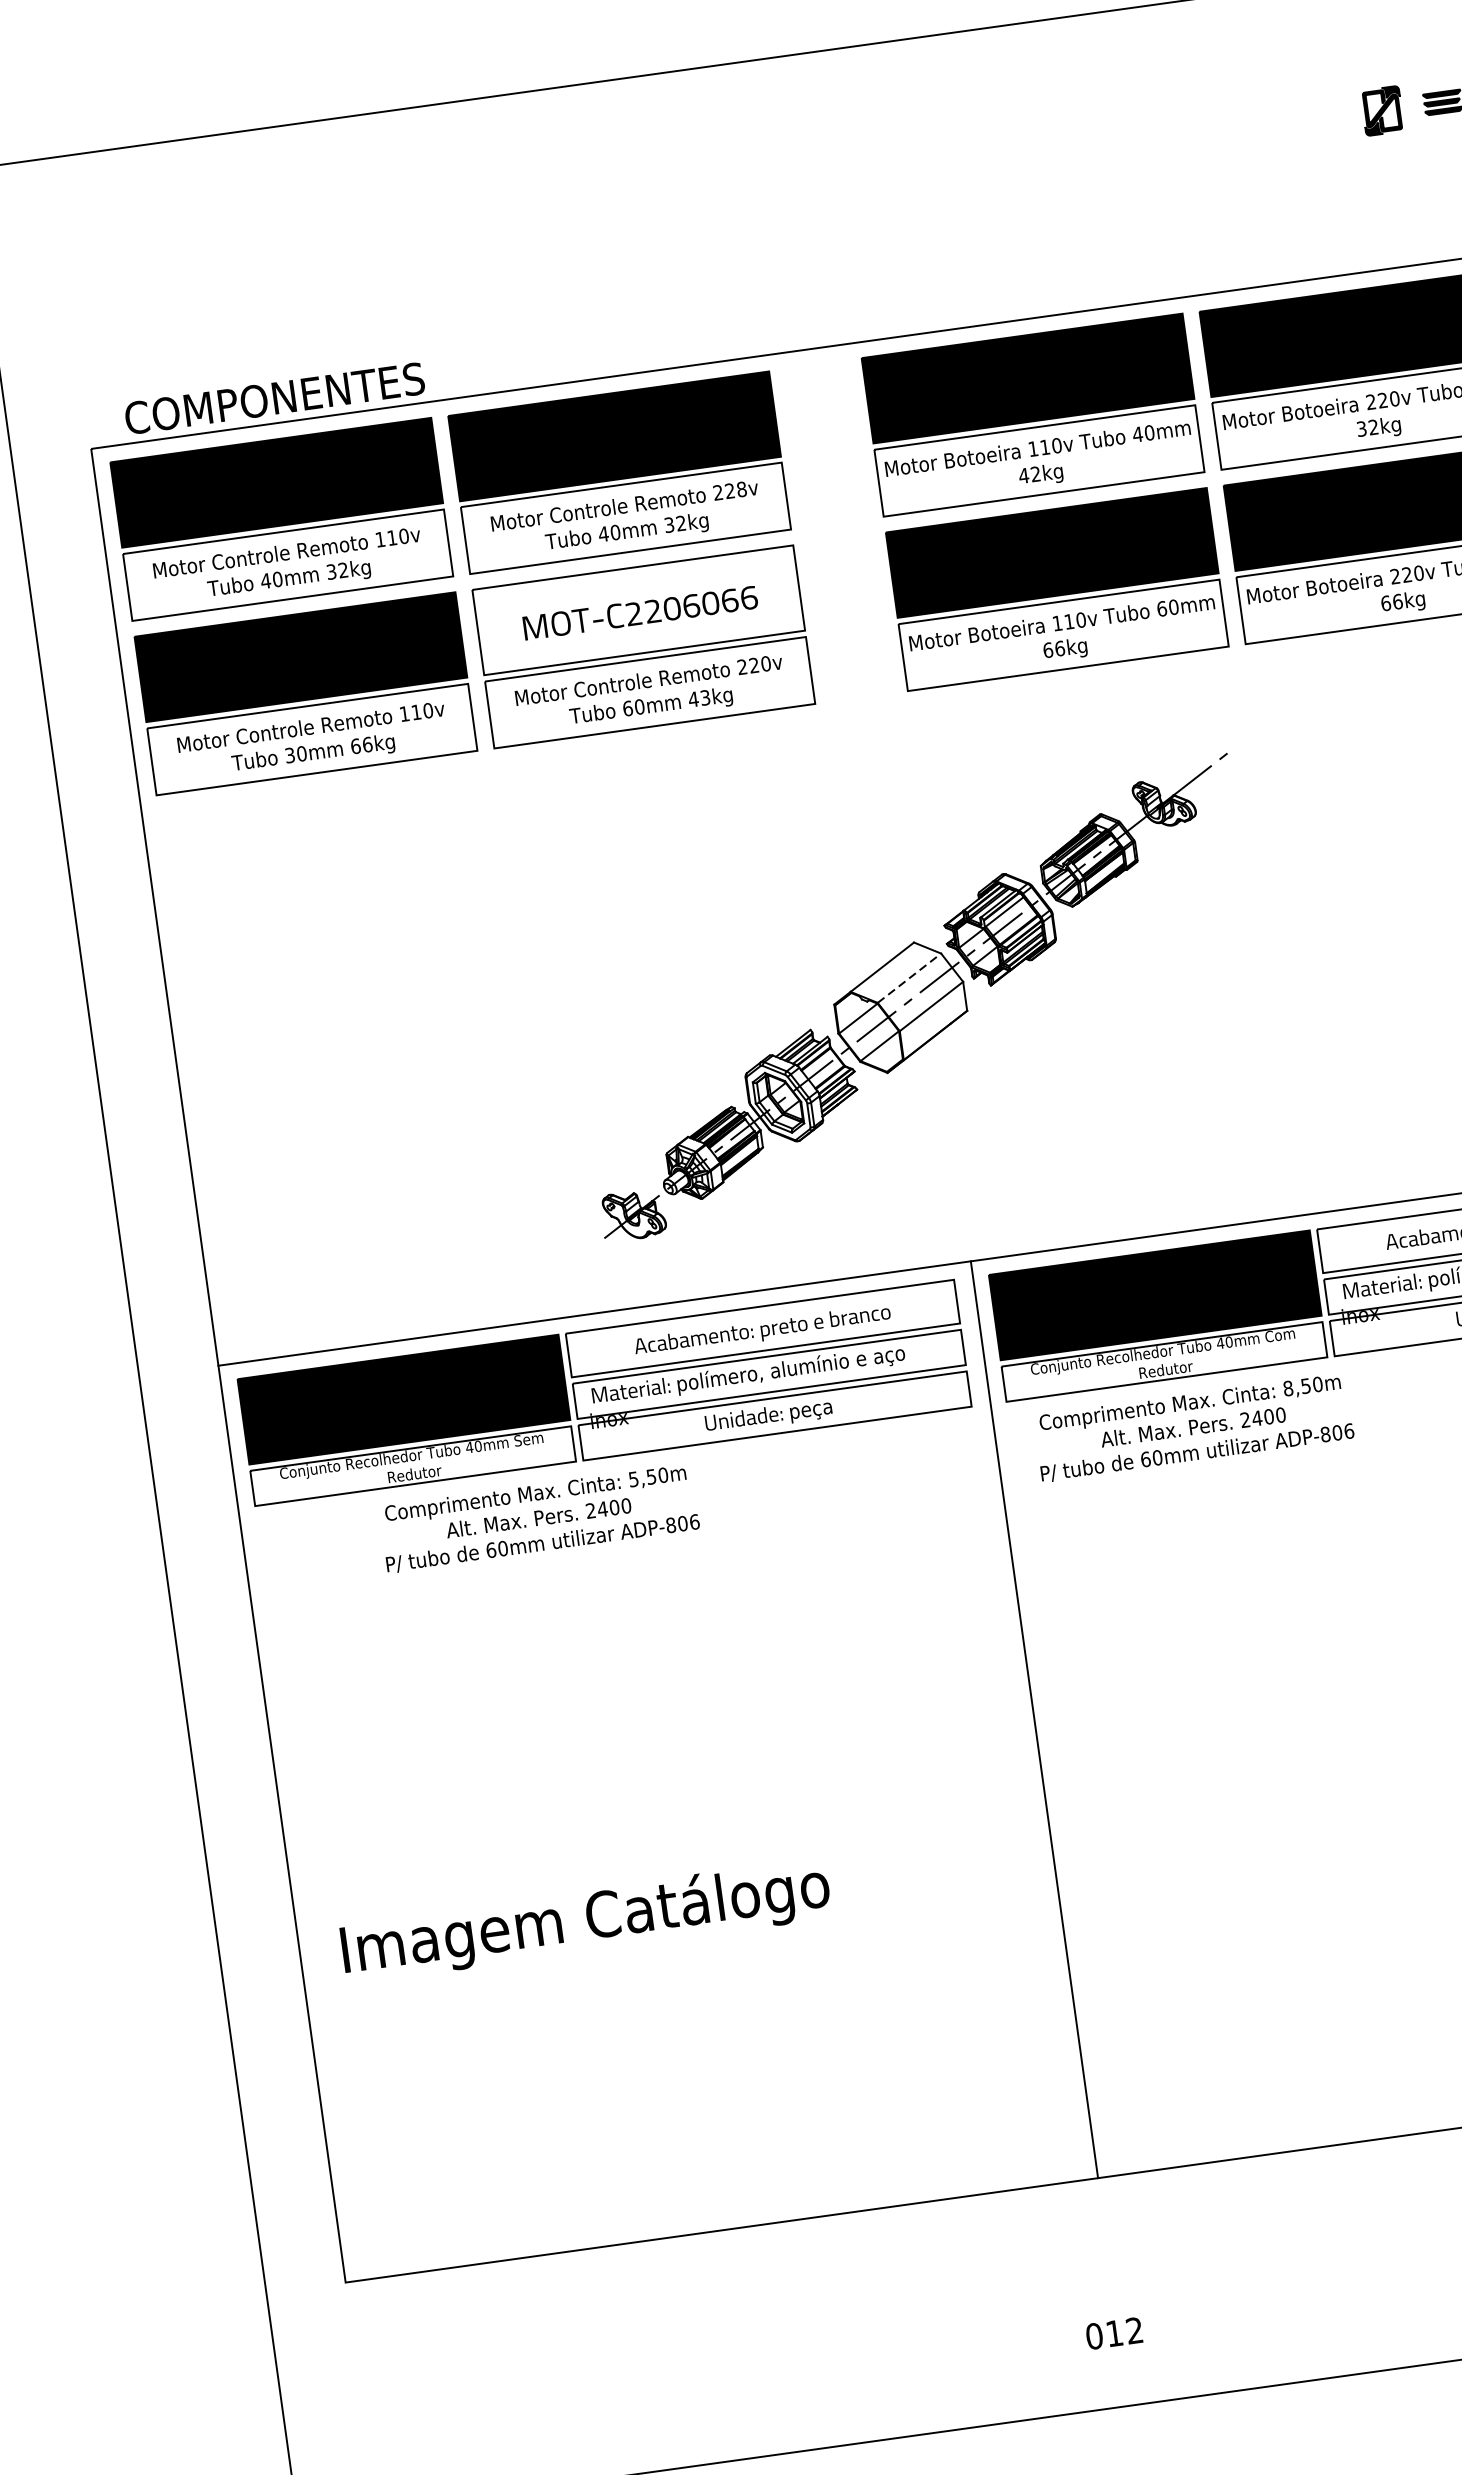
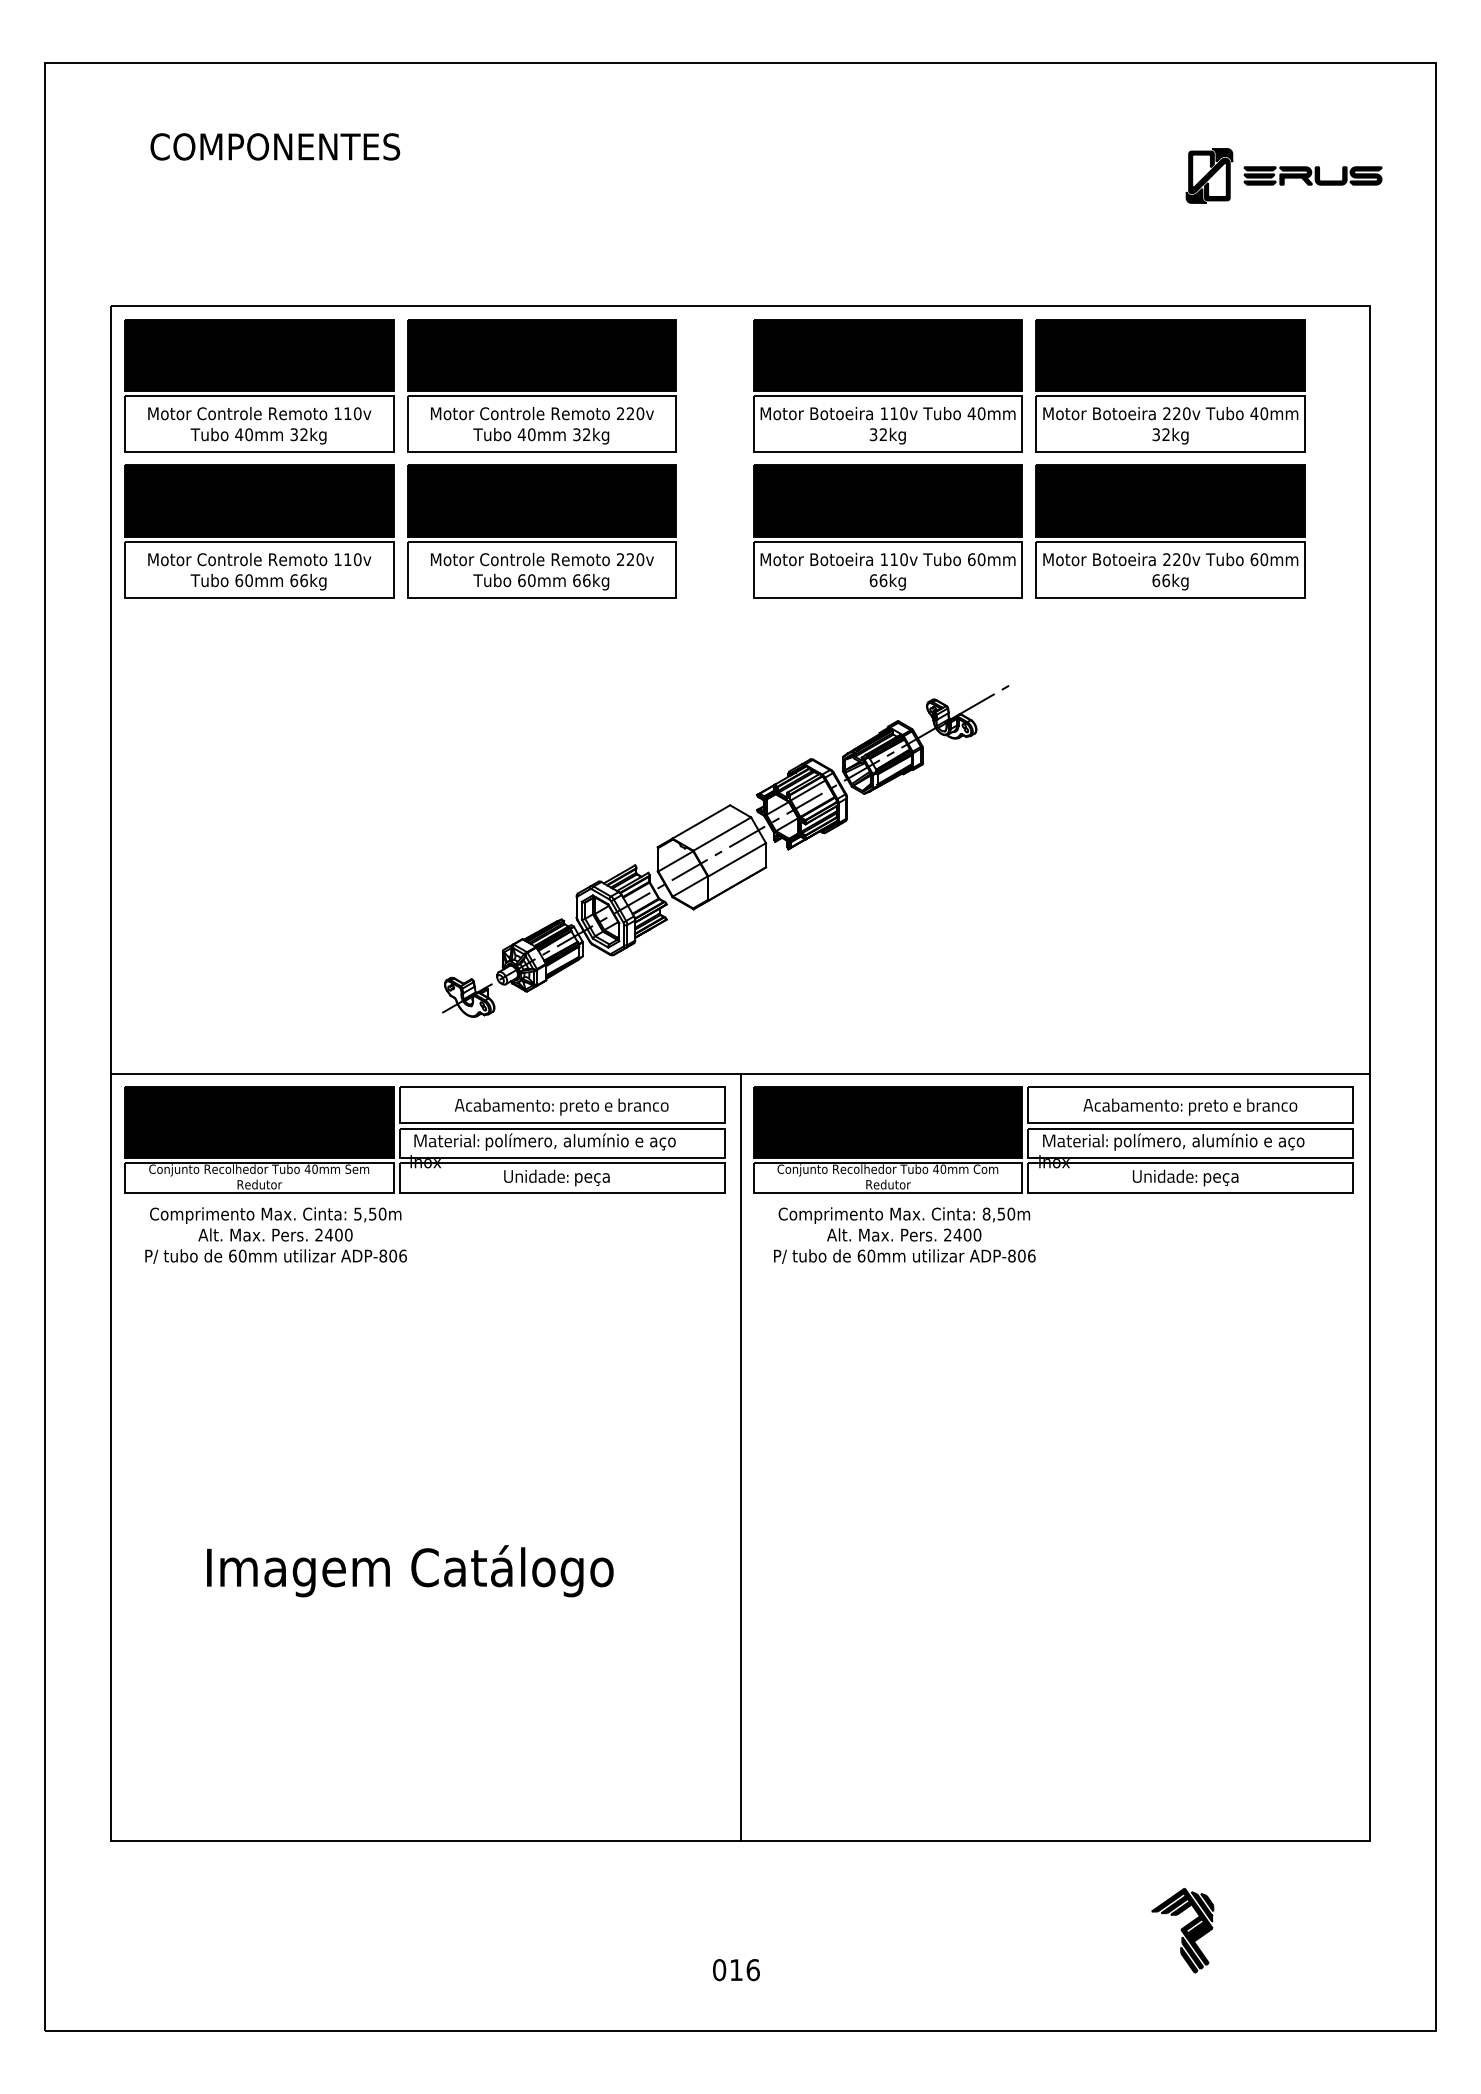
part: (1382, 110) -> (1209, 175), size x1.43
text: (274, 398) -> (275, 146), moved
text: (1023, 475) -> (873, 434), 42kg -> 32kg
text: (741, 489) -> (640, 413), 228v -> 220v
fill: (638, 609) -> (541, 500), added
text: (699, 698) -> (581, 580), 43kg -> 66kg
text: (290, 755) -> (239, 580), 30mm -> 60mm
line: (909, 977) -> (722, 833), dashed -> solid
text: (538, 1518) -> (275, 1235), moved
text: (586, 1921) -> (410, 1571), moved
text: (1133, 2331) -> (752, 1970), 012 -> 016

